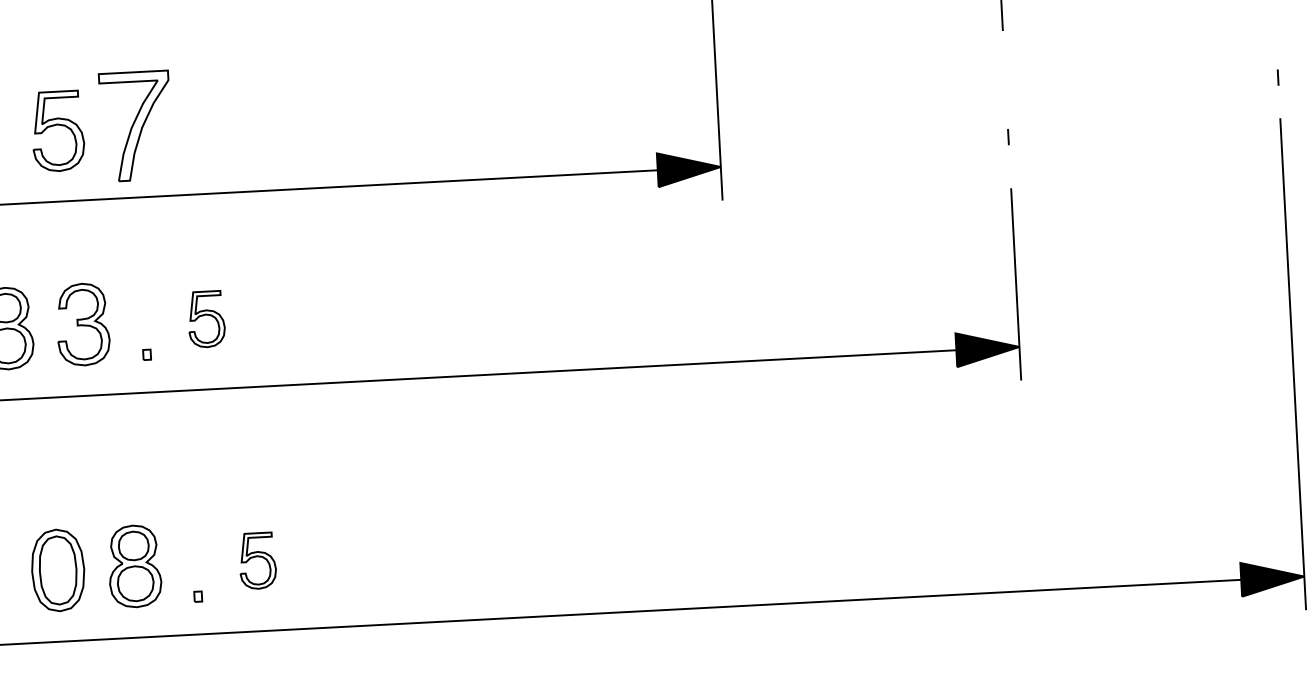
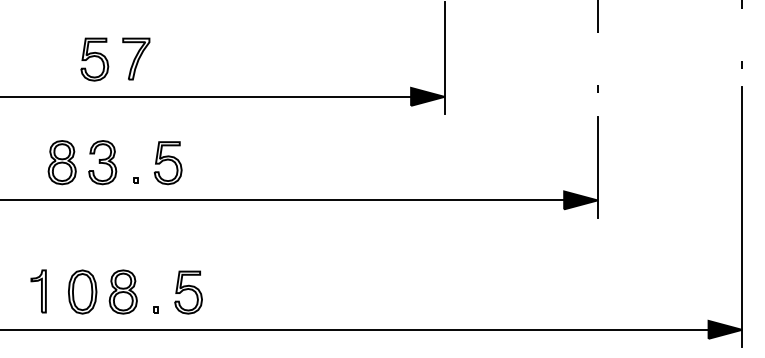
part: (136, 125) -> (136, 58), size x0.71
part: (205, 319) -> (167, 163), size x1.43
part: (257, 560) -> (188, 292), size x1.43

